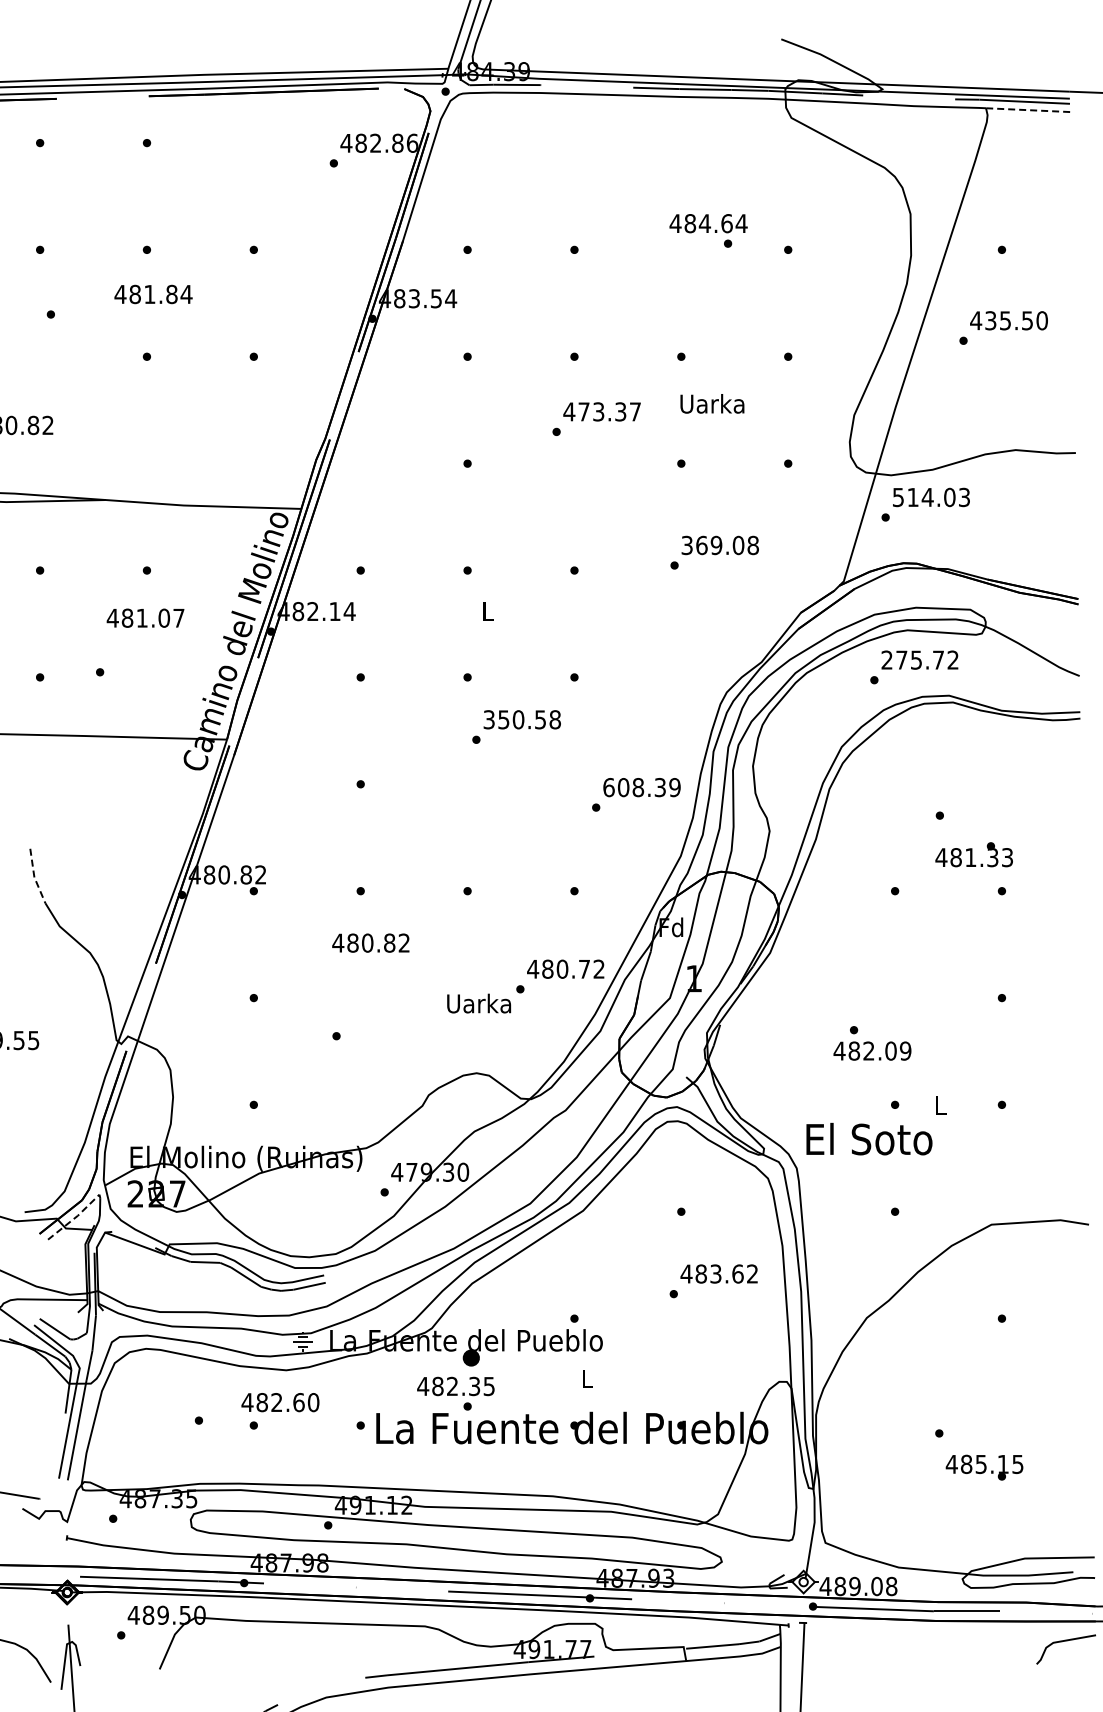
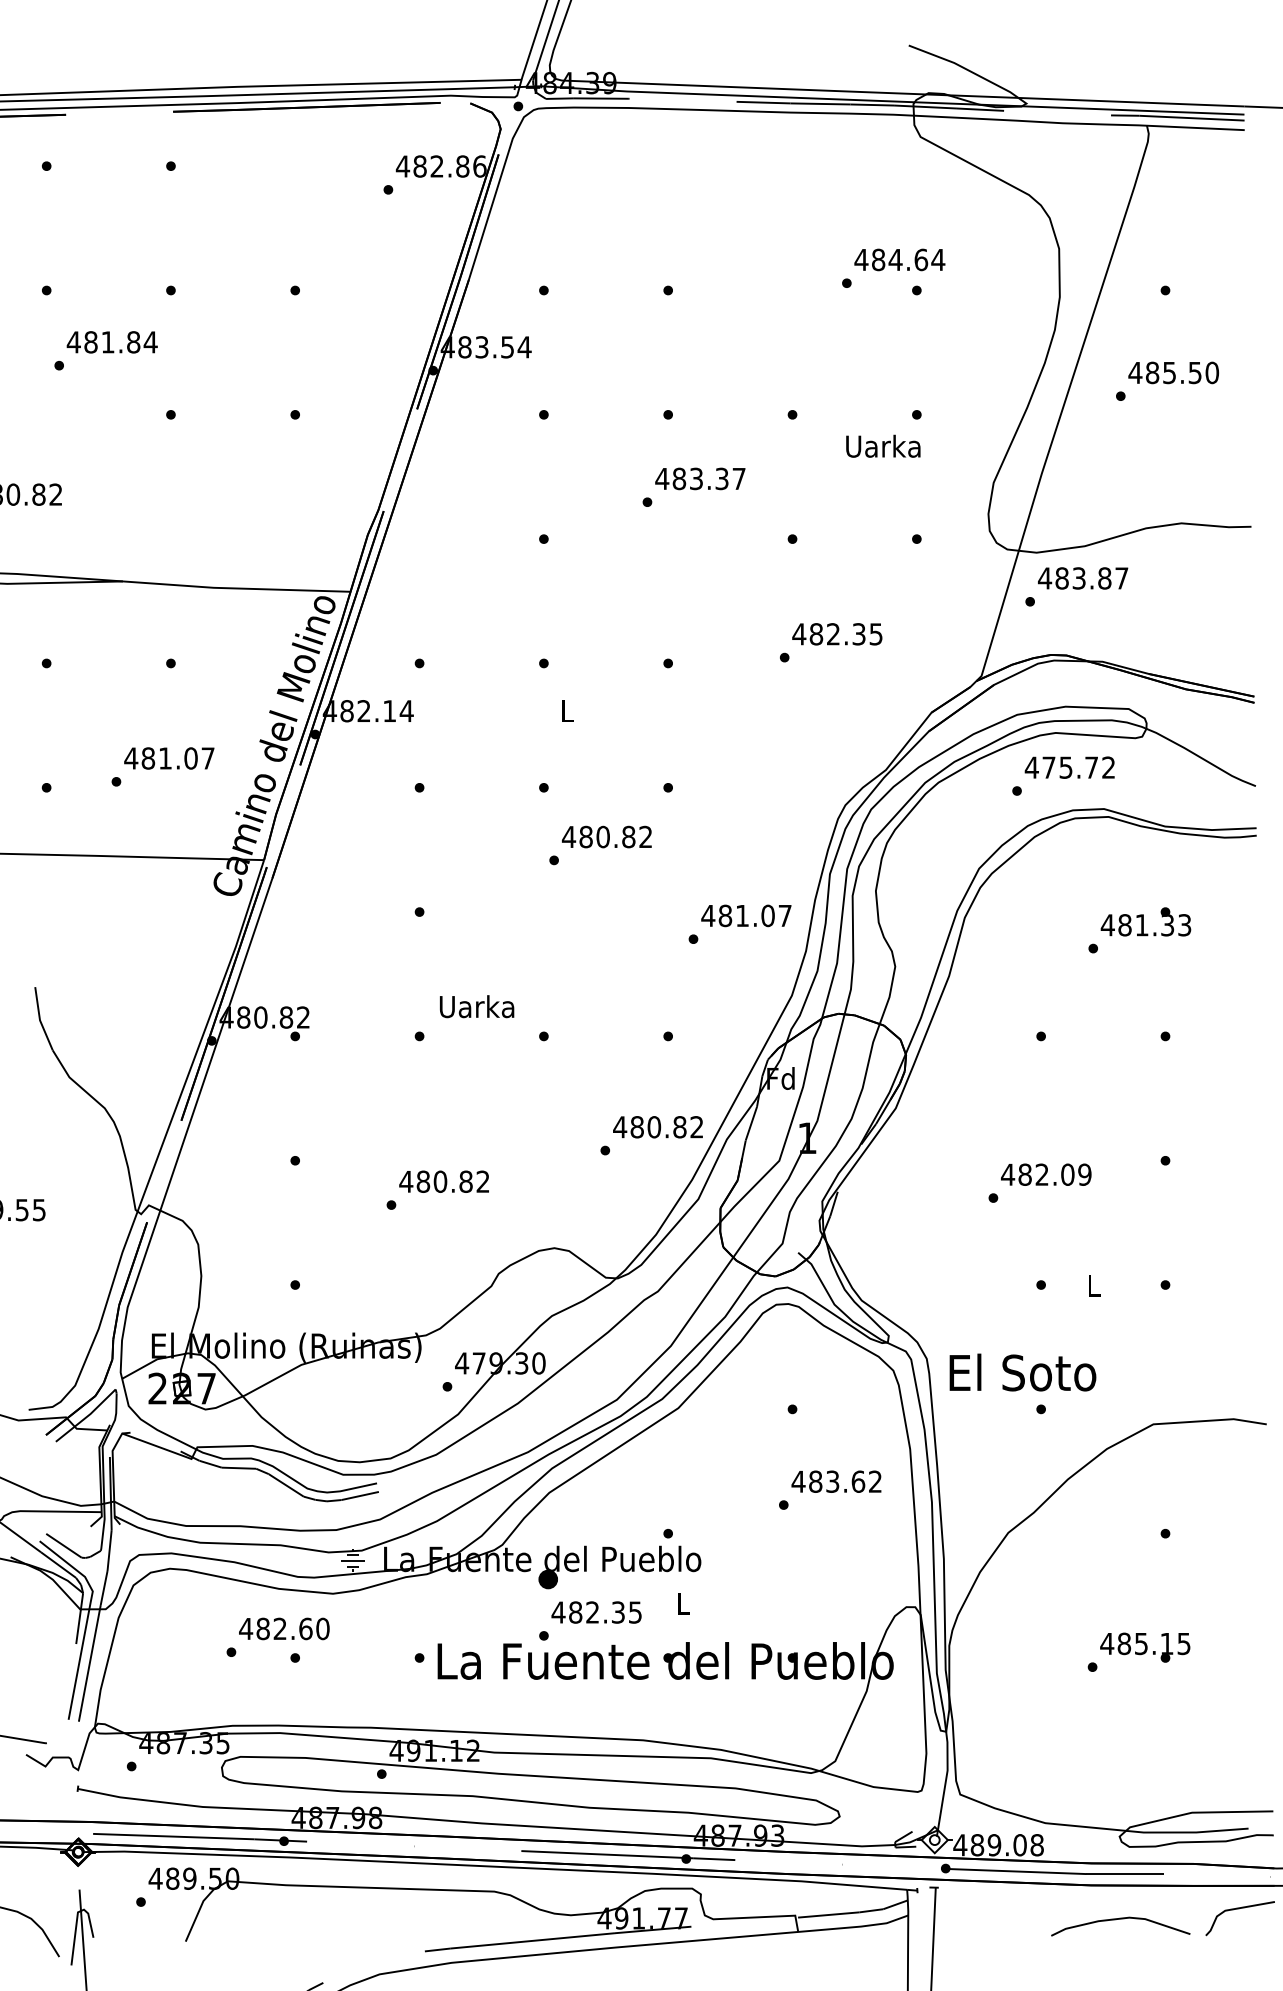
line: (1027, 110) -> (1195, 128), dashed -> solid
text: (708, 223) -> (899, 259), moved
text: (153, 294) -> (112, 342), moved
text: (990, 320) -> (1152, 372), 435.50 -> 485.50
text: (712, 403) -> (883, 445), moved
text: (583, 411) -> (678, 478), 473.37 -> 483.37
text: (930, 497) -> (1082, 578), 514.03 -> 483.87
text: (719, 545) -> (836, 634), 369.08 -> 482.35
text: (145, 617) -> (169, 757), moved
text: (887, 659) -> (1032, 766), 275.72 -> 475.72
text: (521, 719) -> (606, 836), 350.58 -> 480.82
text: (641, 787) -> (746, 915), 608.39 -> 481.07
text: (973, 854) -> (1145, 921), moved
line: (34, 877) -> (40, 1020), dashed -> solid
text: (370, 942) -> (443, 1181), moved
text: (584, 968) -> (679, 1126), 480.72 -> 480.82
text: (478, 1003) -> (476, 1006), moved
text: (872, 1050) -> (1046, 1174), moved
text: (869, 1138) -> (1023, 1371), moved
line: (75, 1217) -> (87, 1415), dashed -> solid
text: (455, 1386) -> (596, 1612), moved
text: (280, 1402) -> (284, 1628), moved
text: (984, 1467) -> (1145, 1647), moved
curve: (963, 1650) -> (1120, 1919), added

